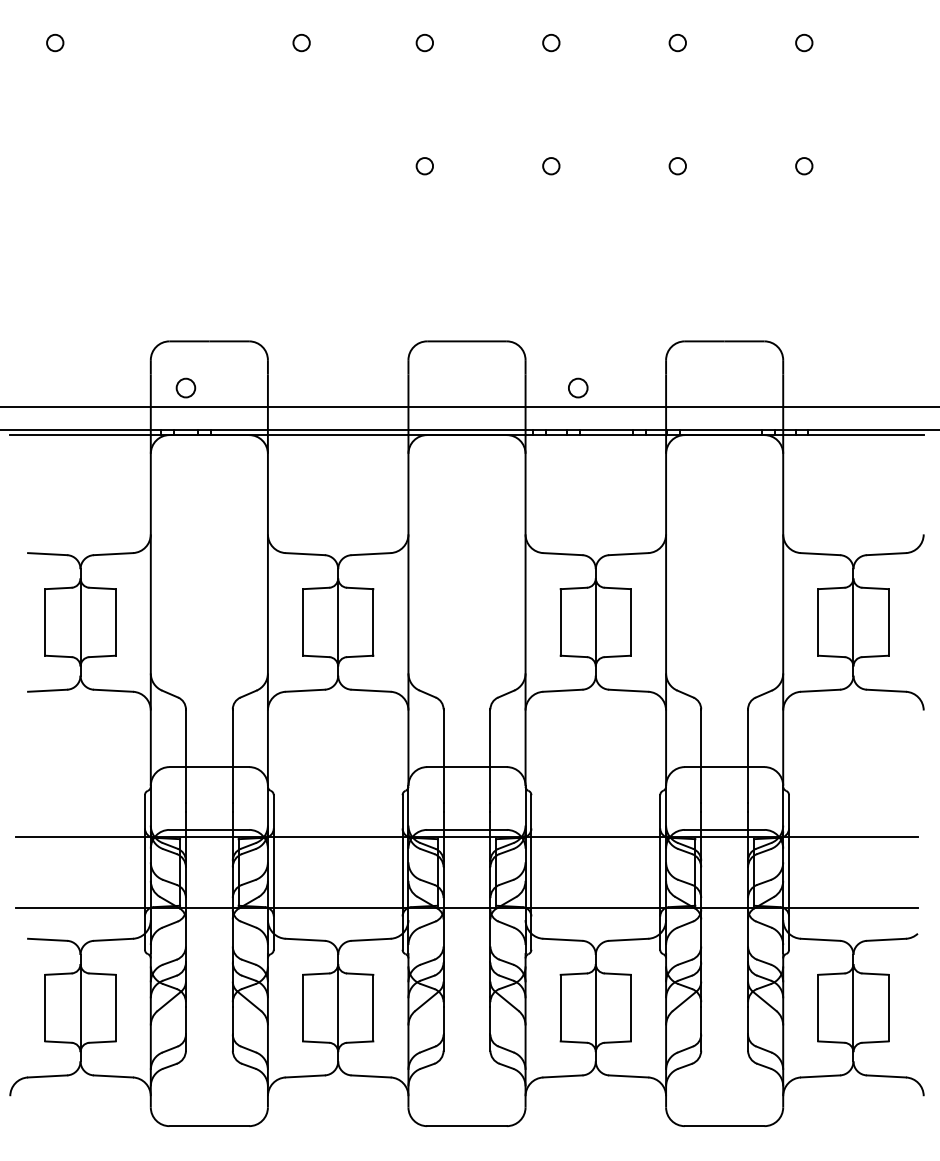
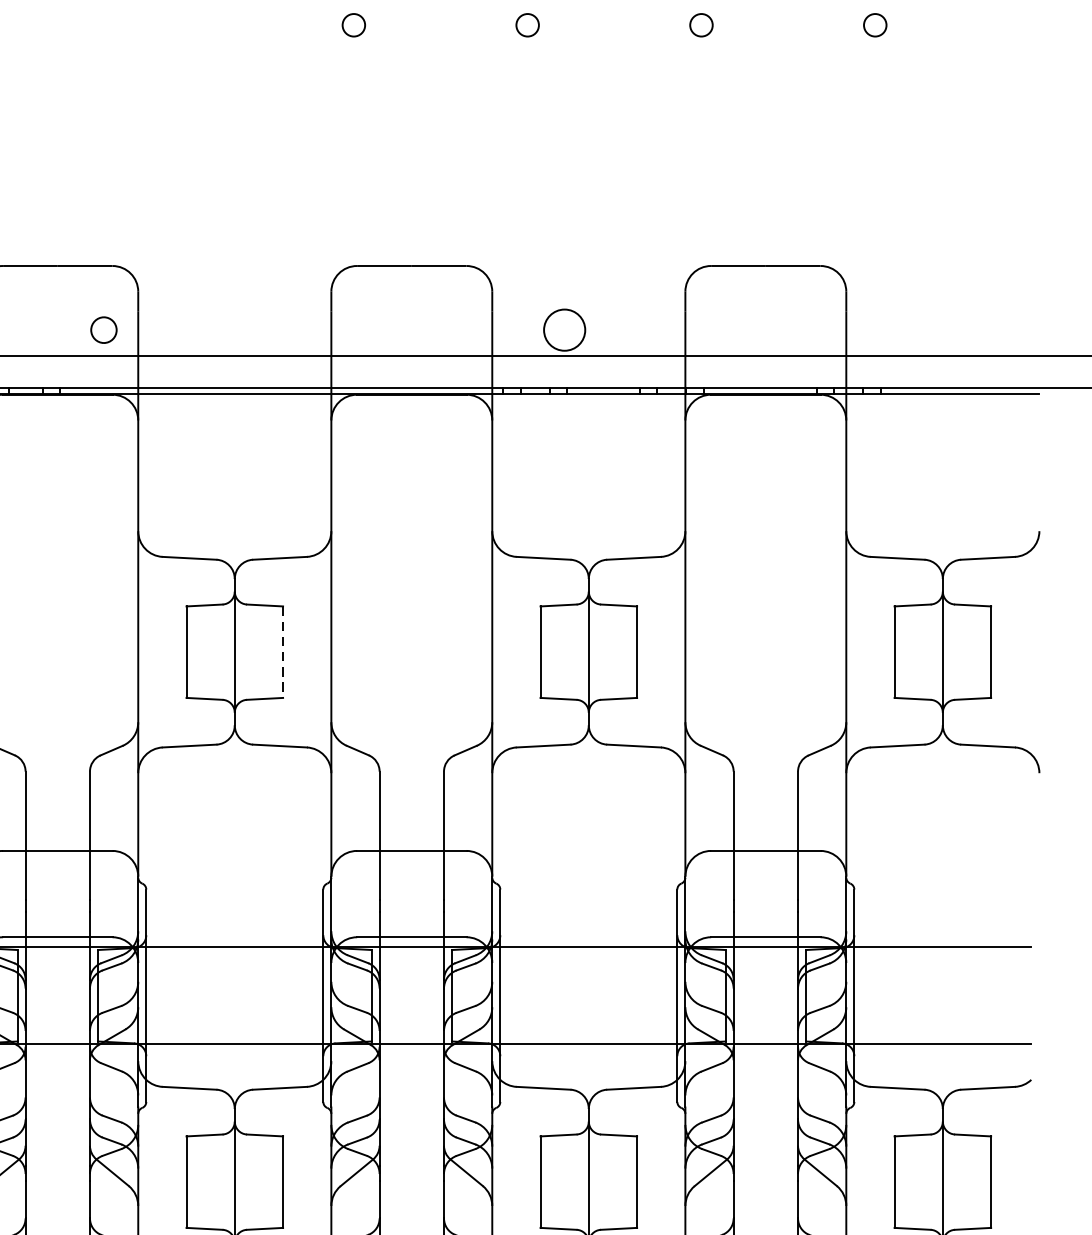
part: (185, 387) -> (103, 329), moved
circle: (577, 387) -> (563, 329), size x1.6
line: (373, 622) -> (283, 652), solid -> dashed

